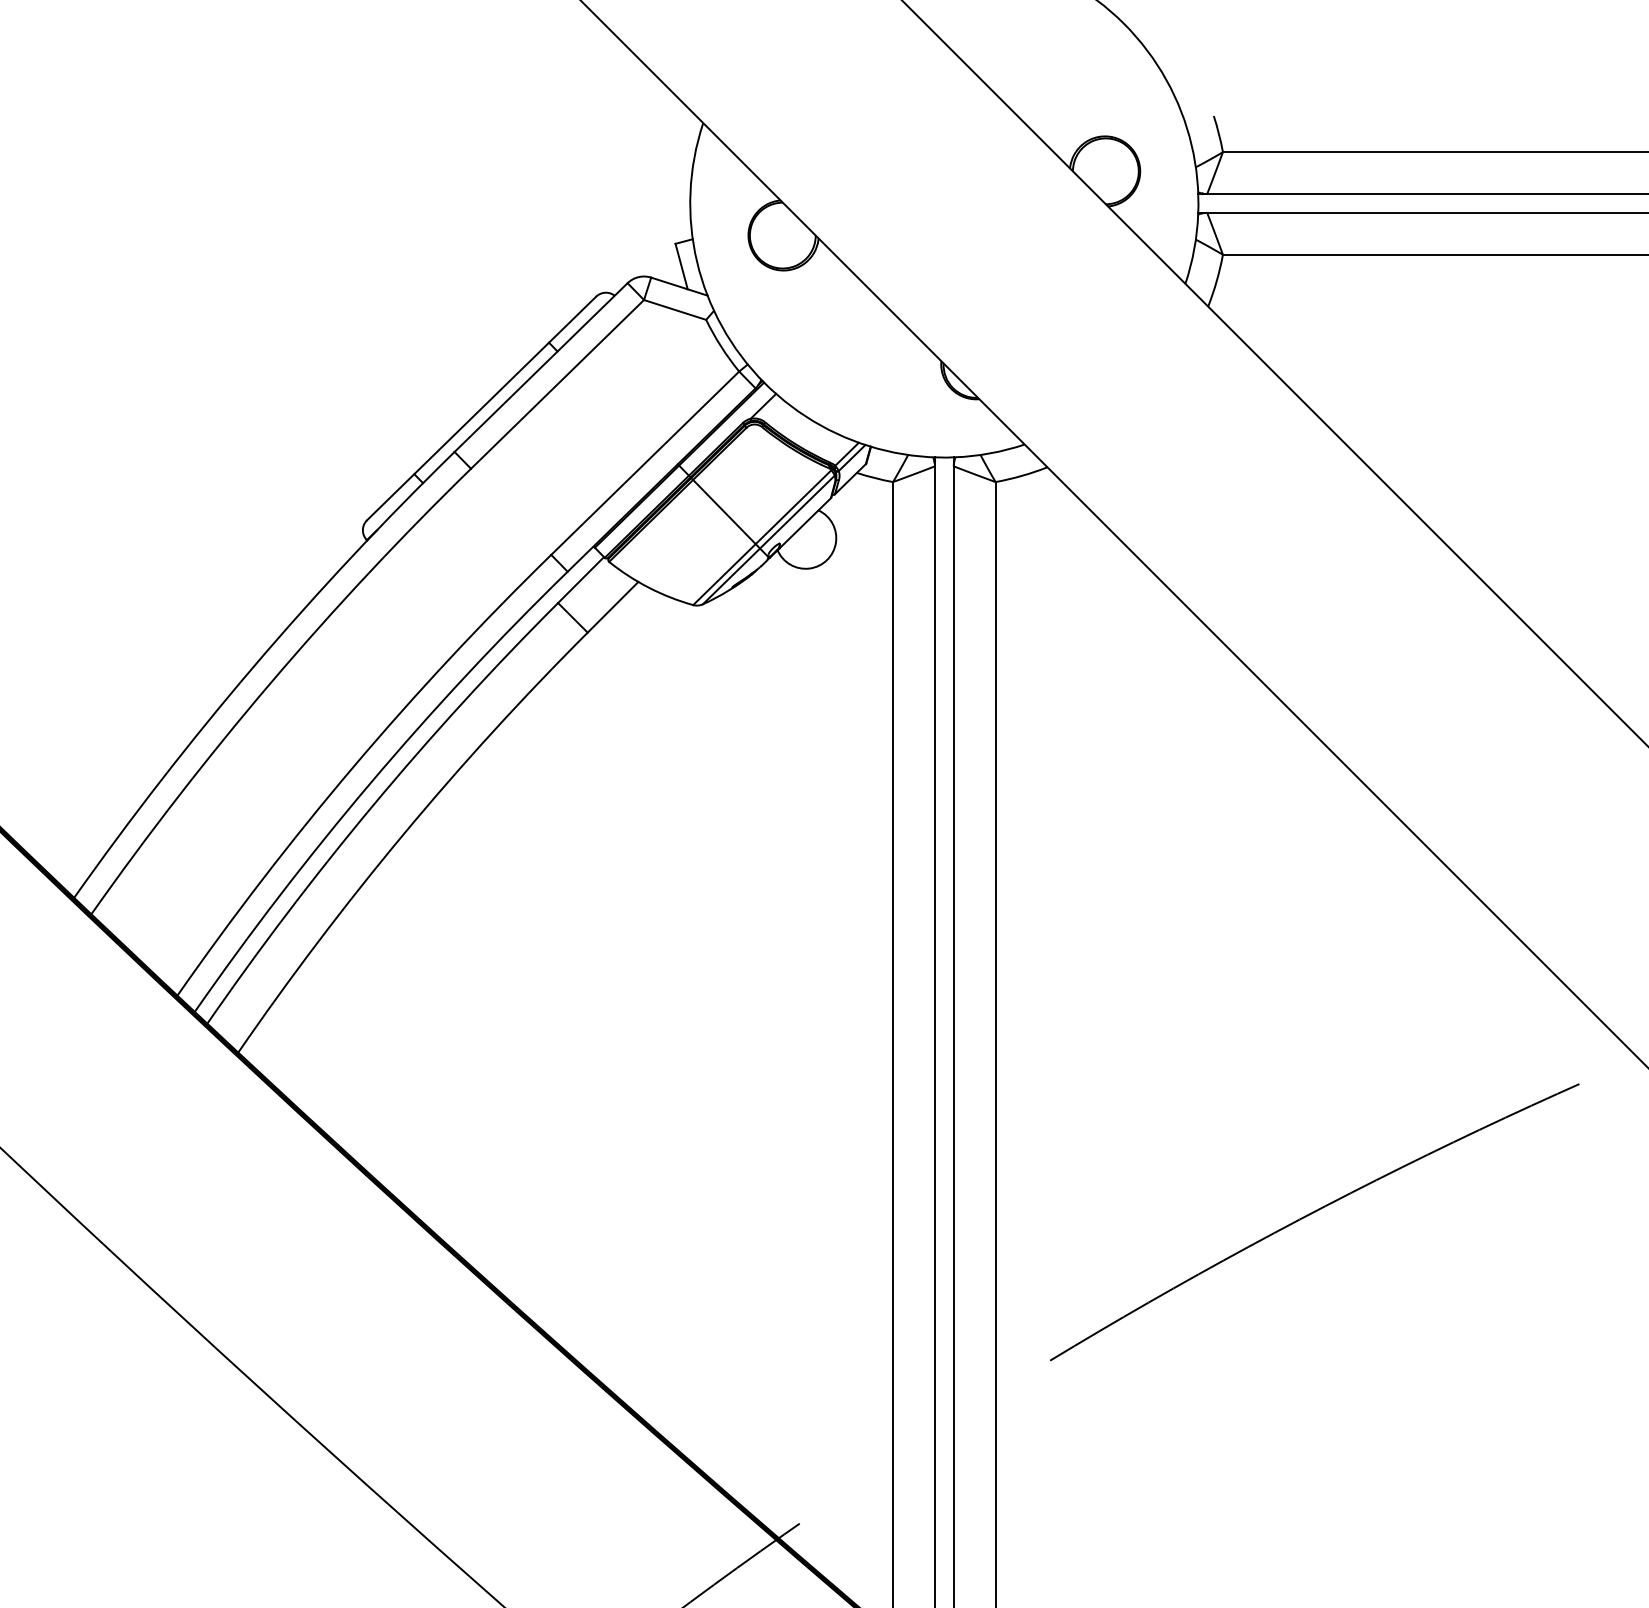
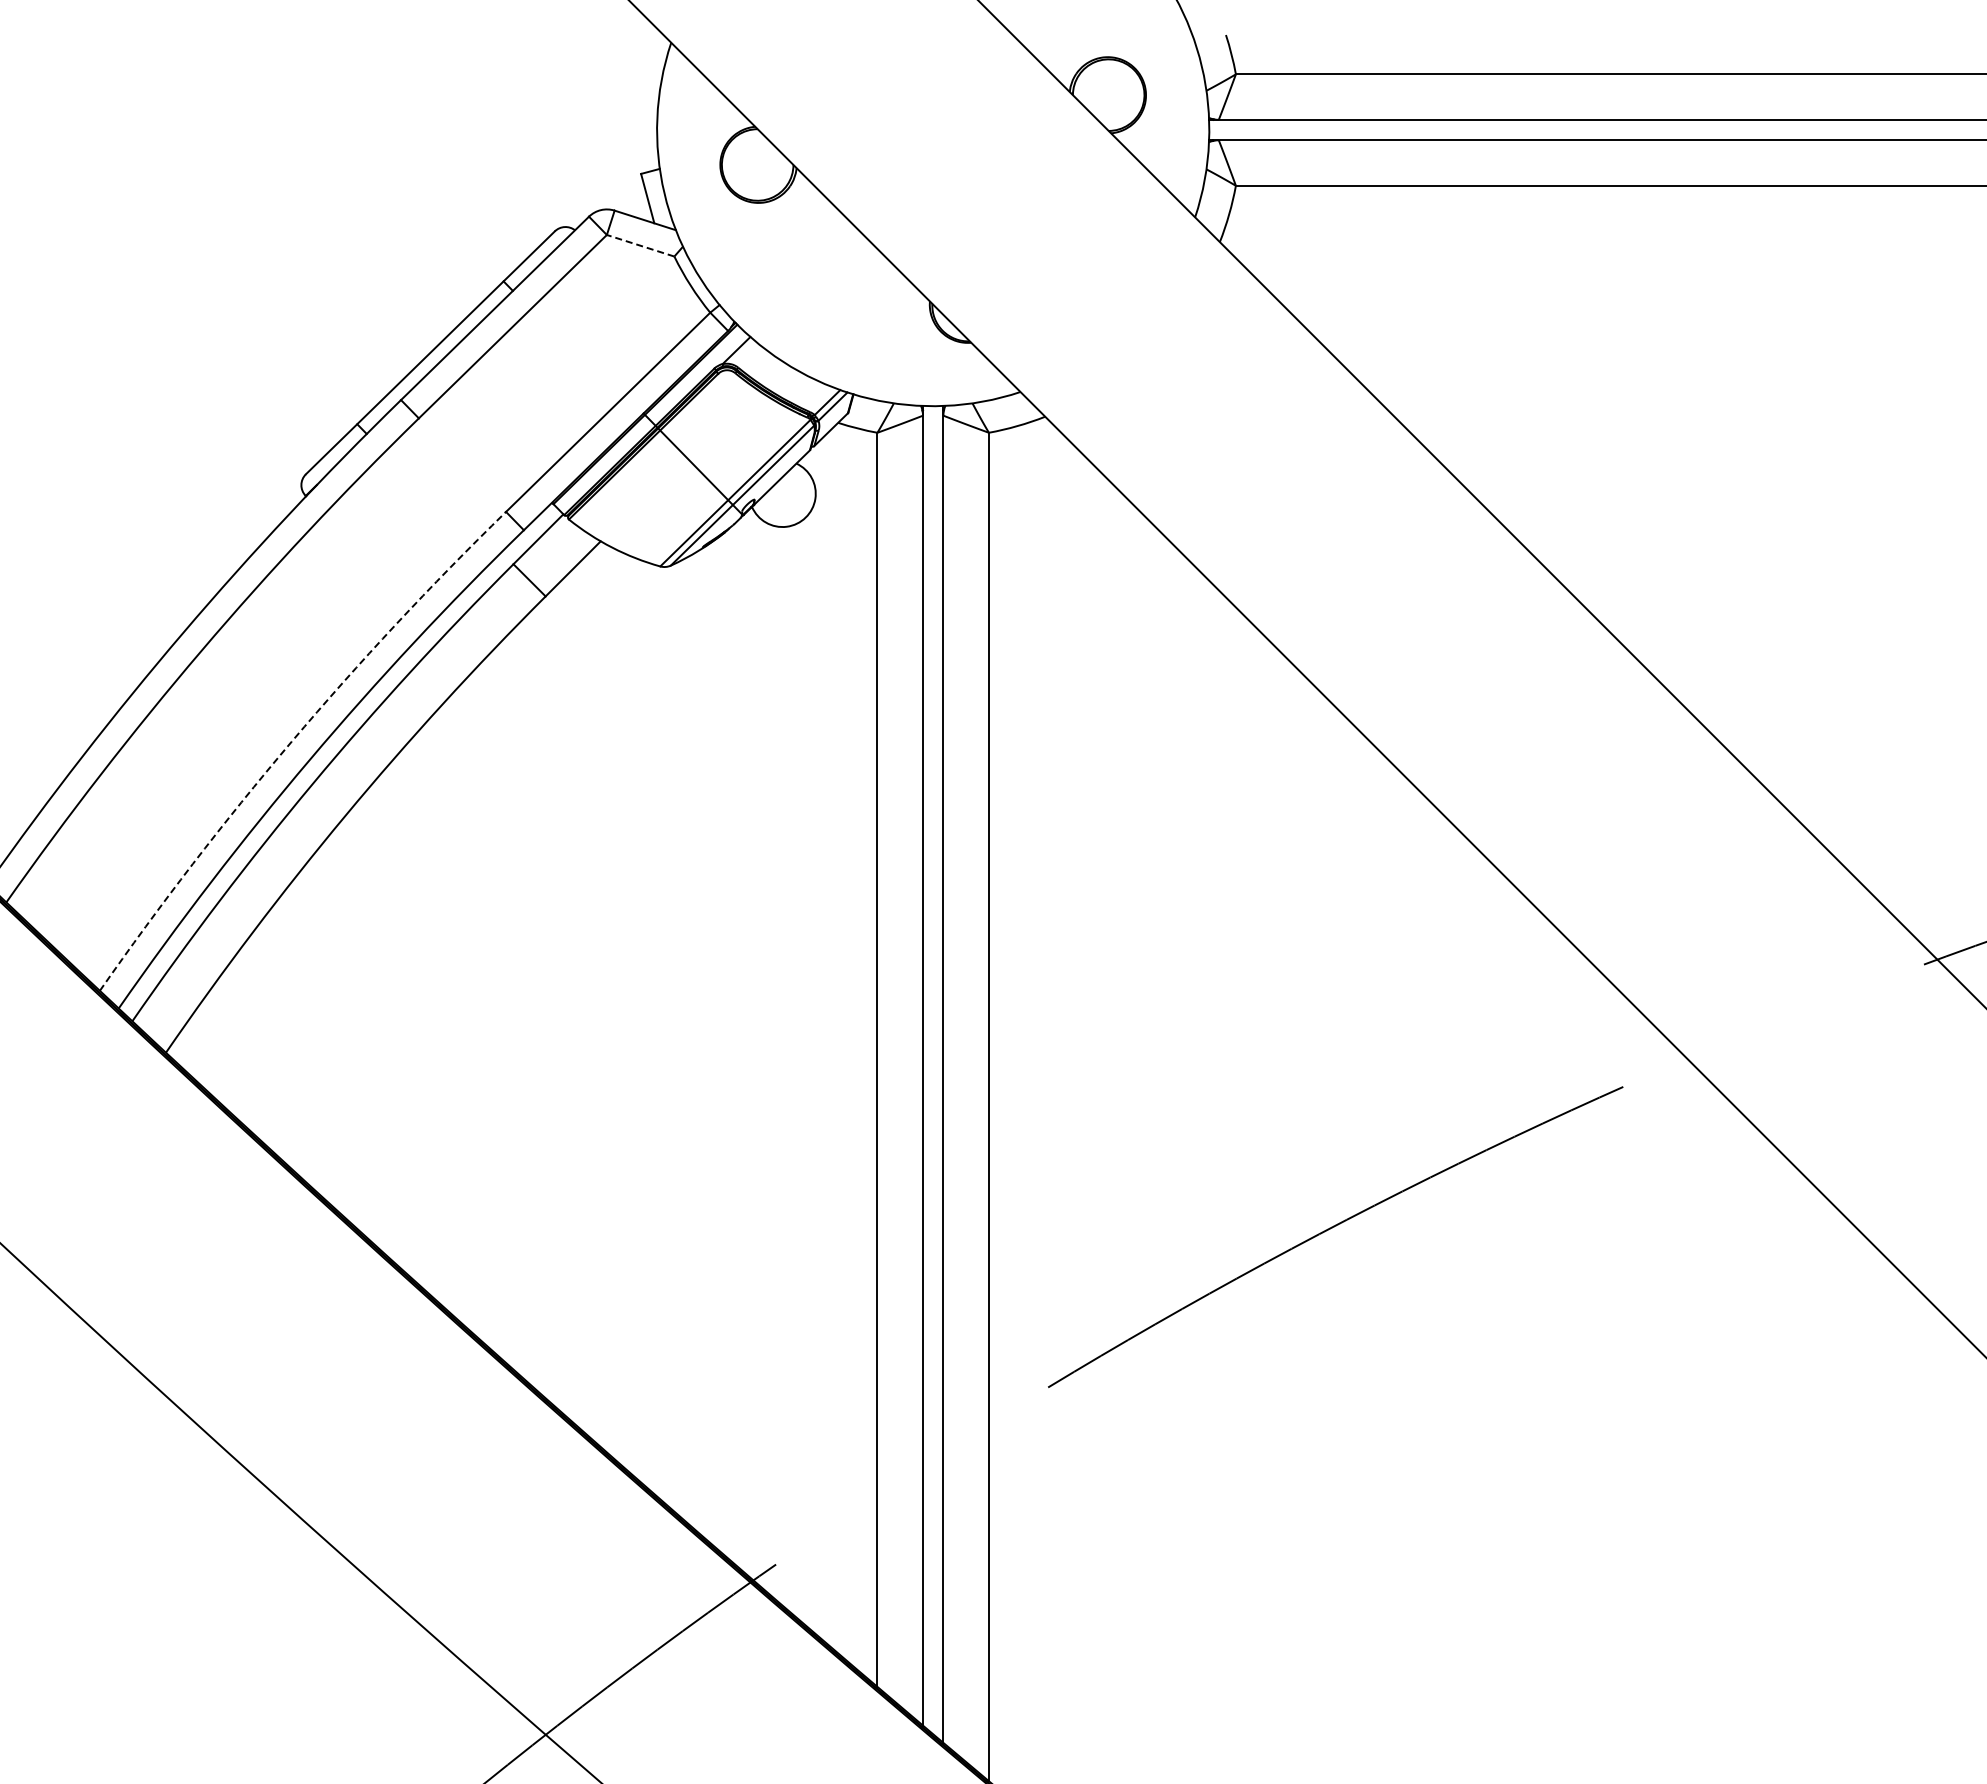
line: (674, 309) -> (640, 245), solid -> dashed
arc: (353, 766) -> (291, 741), solid -> dashed

